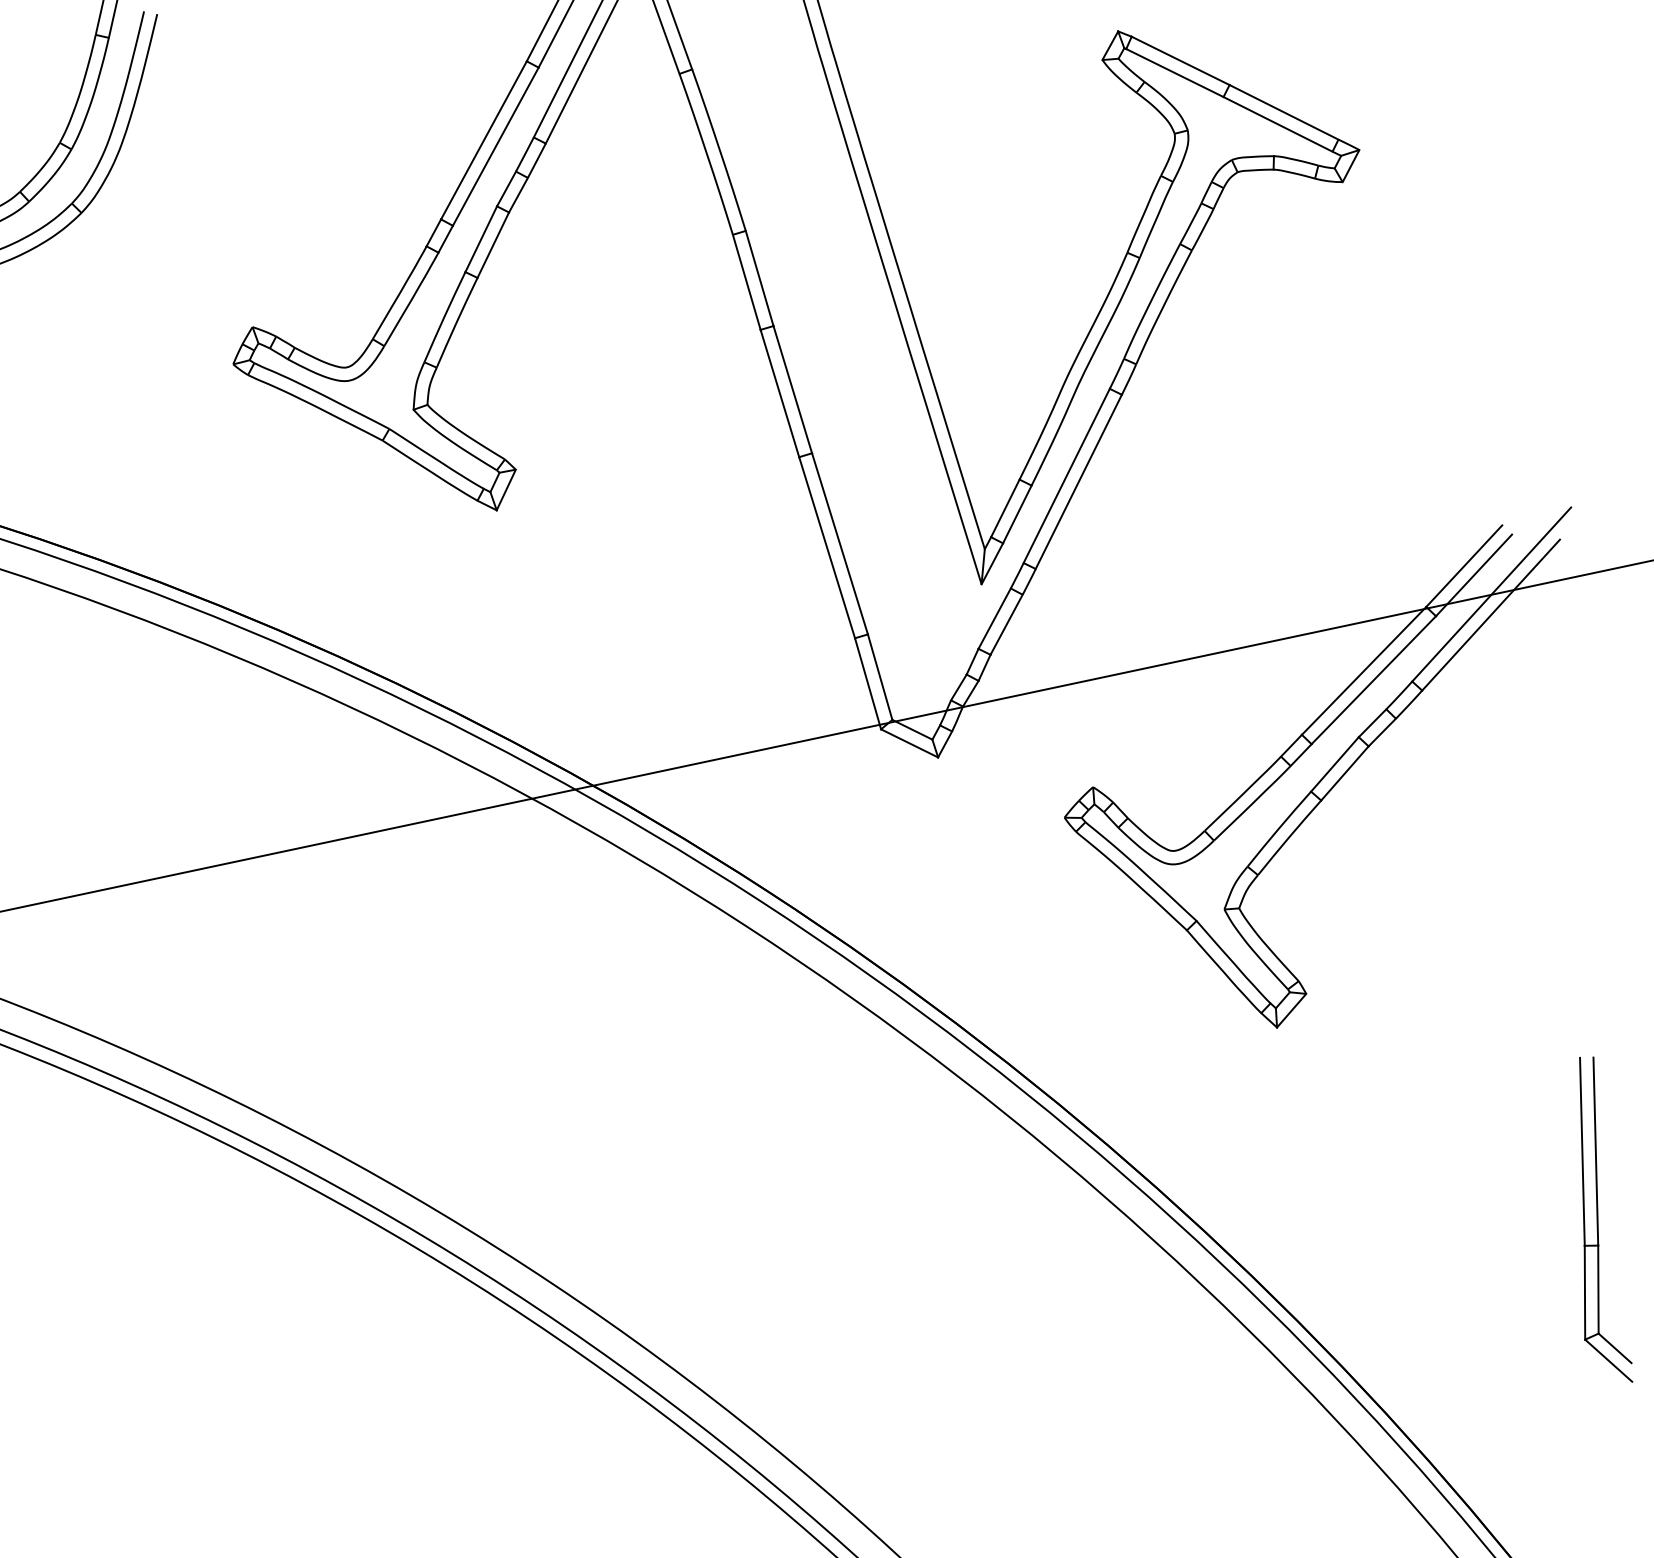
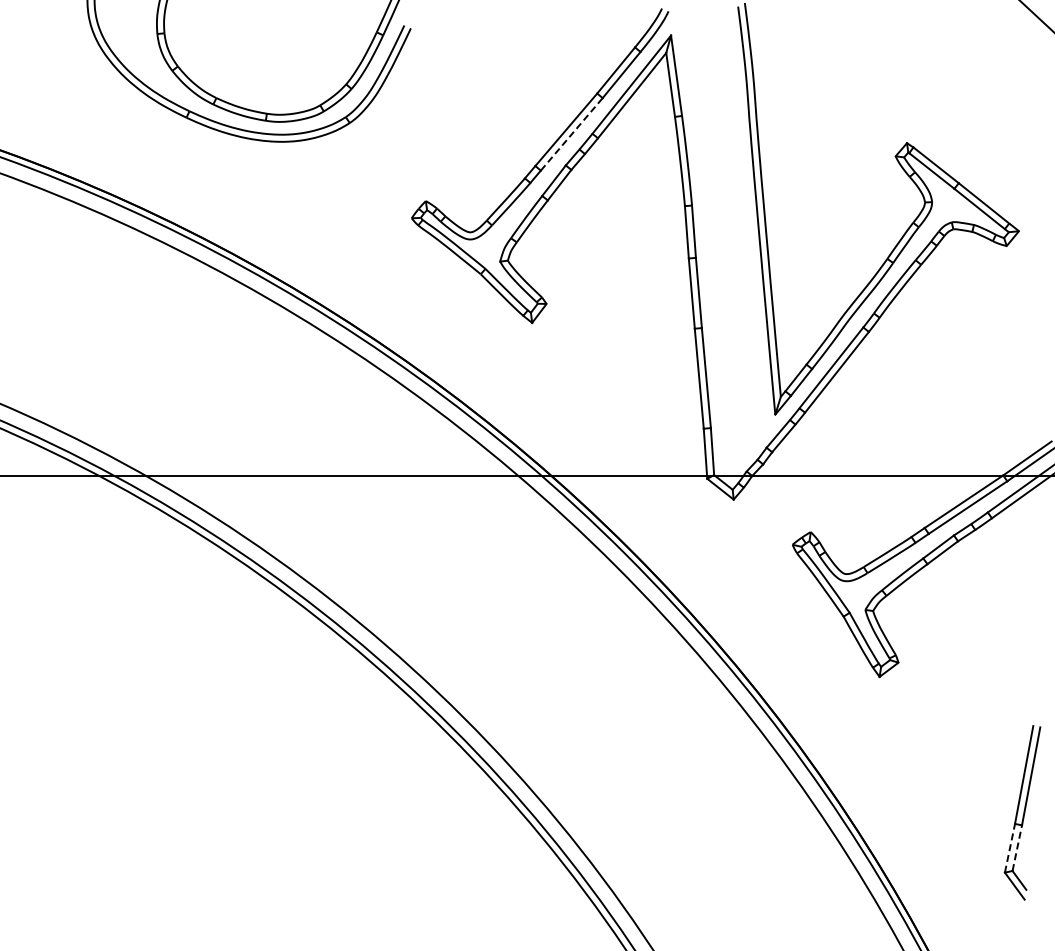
line: (495, 147) -> (571, 134), solid -> dashed
line: (1598, 1288) -> (1017, 847), solid -> dashed
line: (1584, 1293) -> (1009, 848), solid -> dashed

